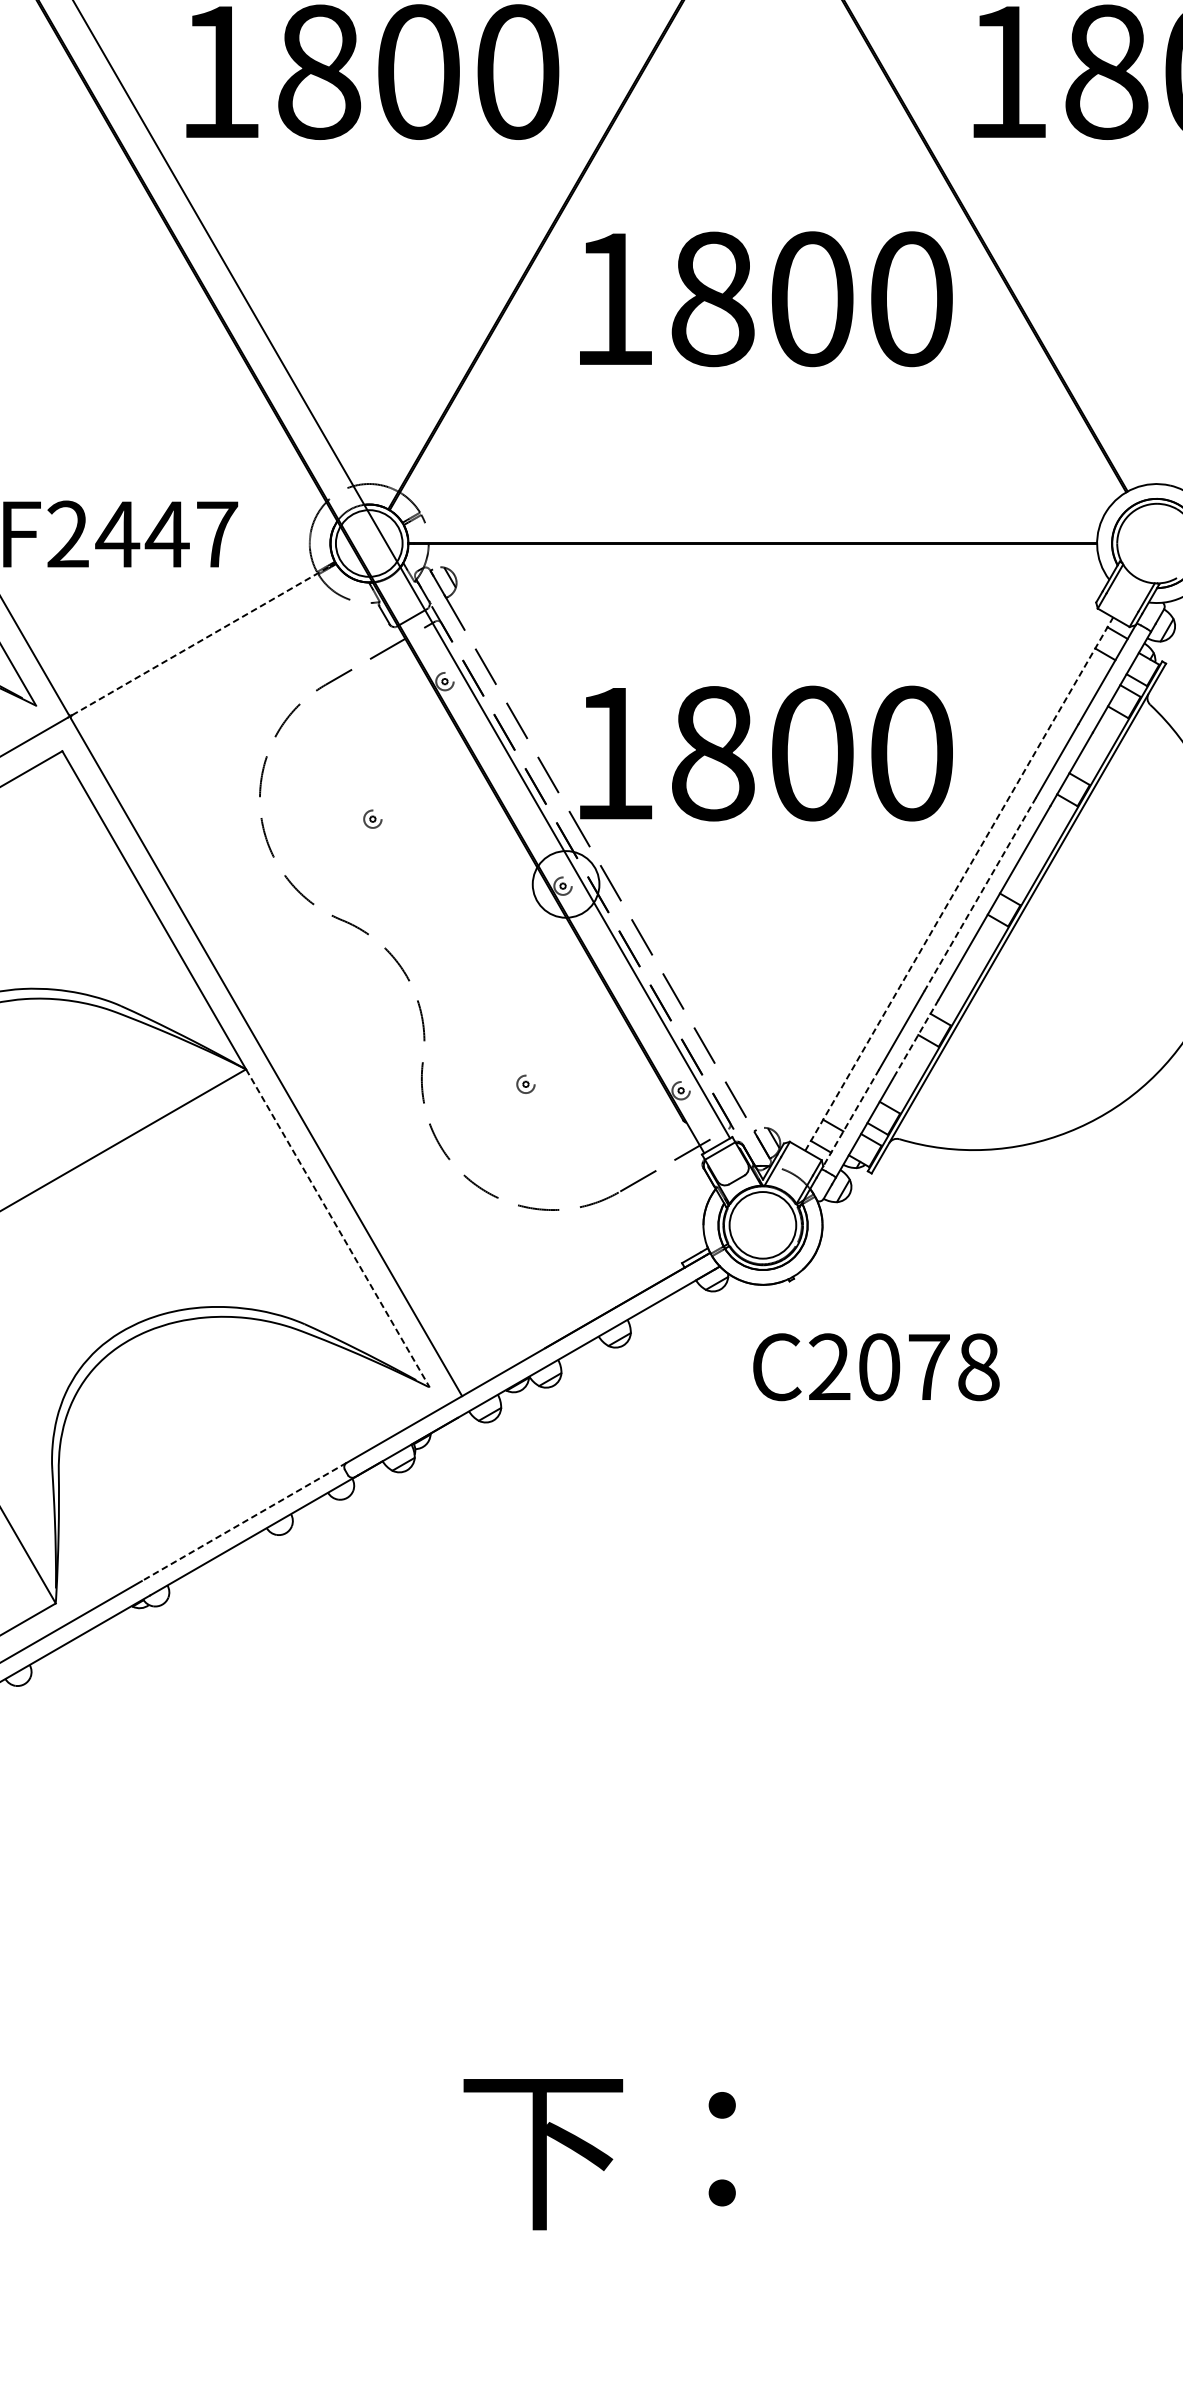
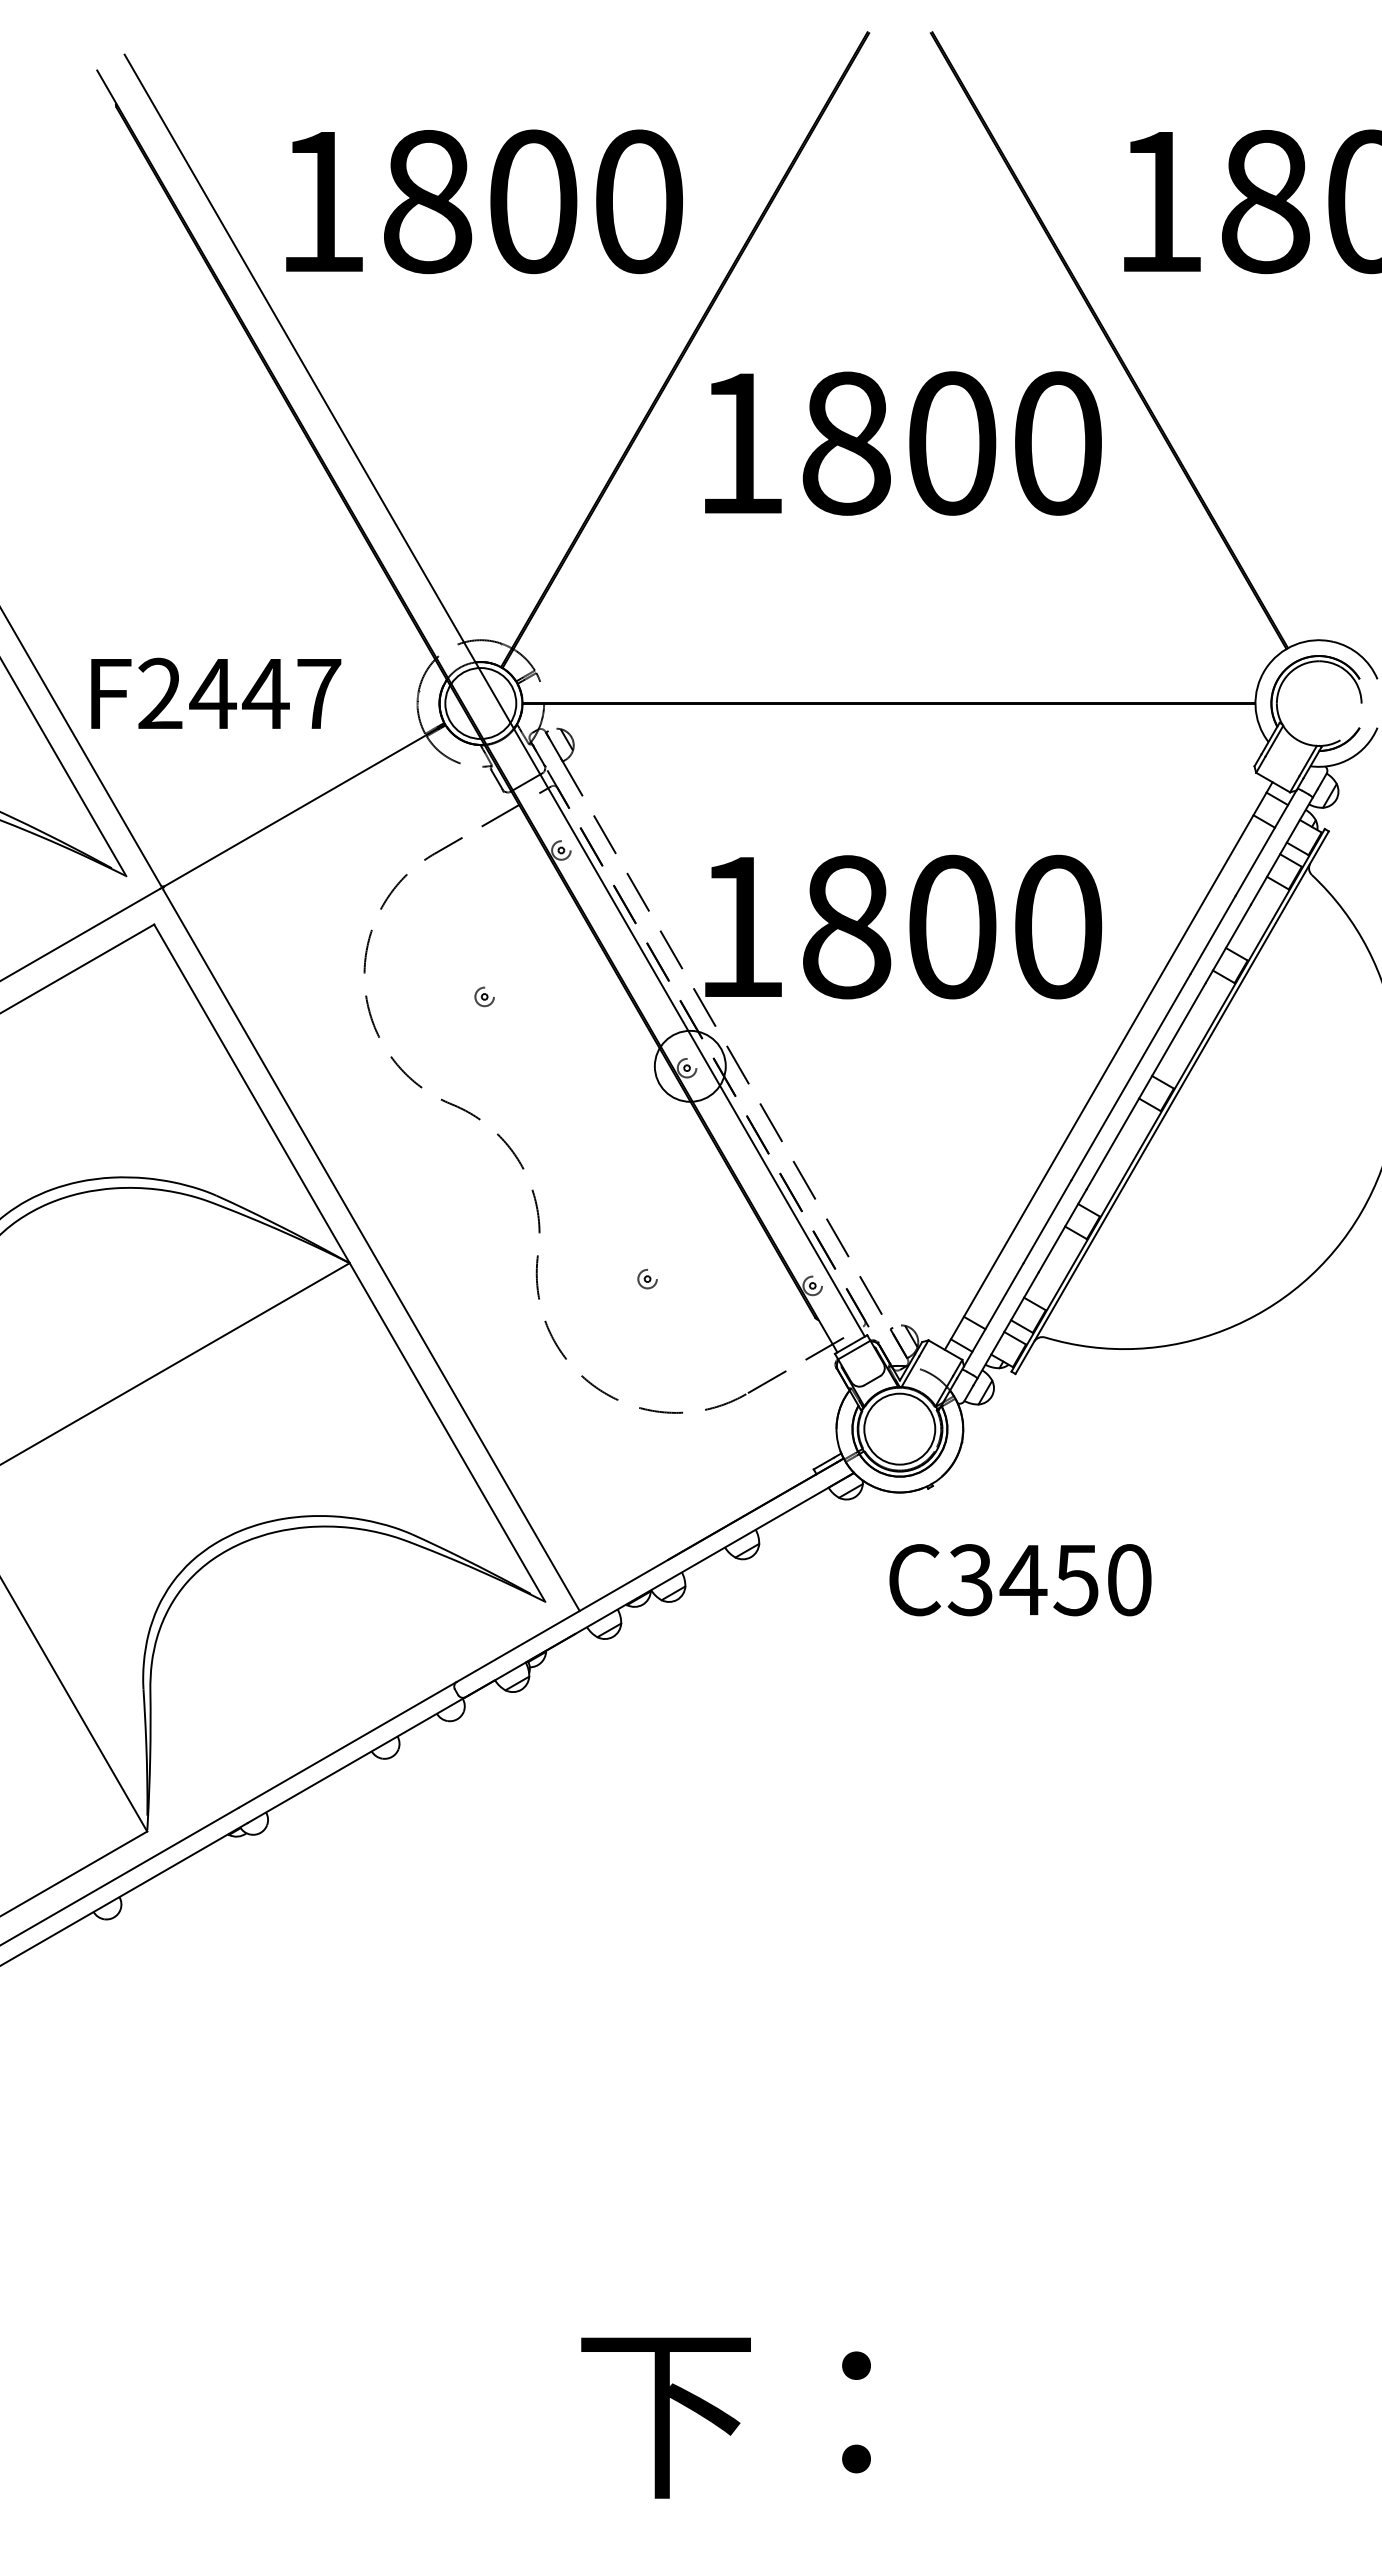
line: (201, 640) -> (302, 806), dashed -> solid
line: (959, 884) -> (1108, 1066), dashed -> solid
line: (979, 894) -> (1130, 1077), dashed -> solid
line: (915, 1038) -> (1062, 1230), dashed -> solid
line: (850, 1118) -> (993, 1315), dashed -> solid
line: (337, 1228) -> (447, 1432), dashed -> solid
text: (903, 1367) -> (1049, 1580), C2078 -> C3450
line: (243, 1521) -> (347, 1744), dashed -> solid

